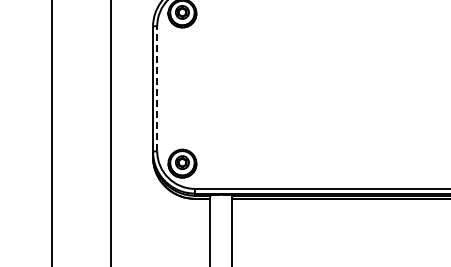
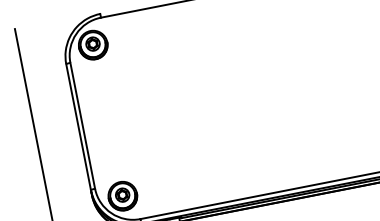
line: (157, 88) -> (82, 125), dashed -> solid

